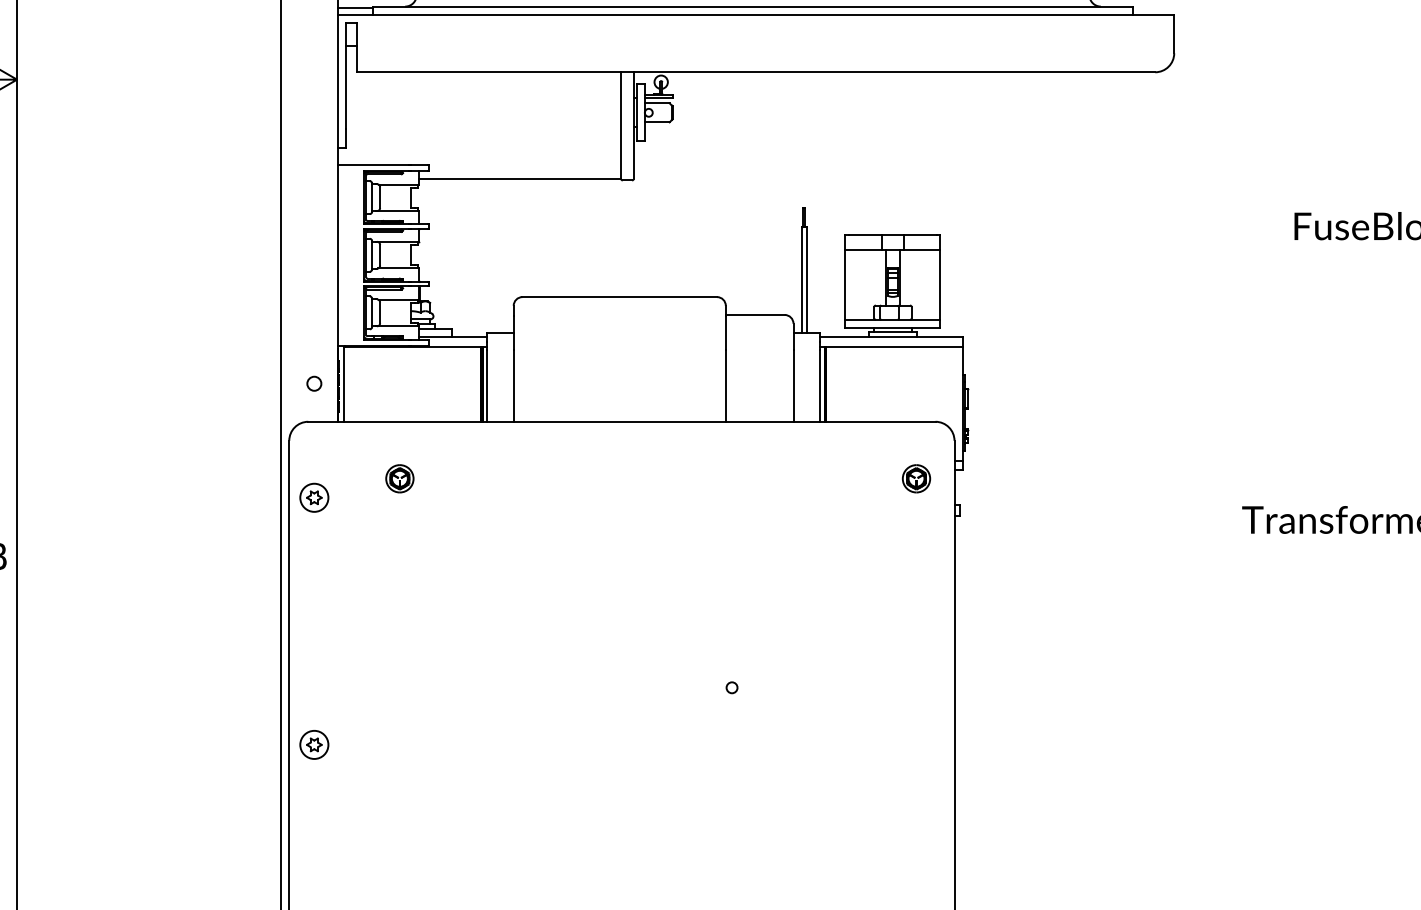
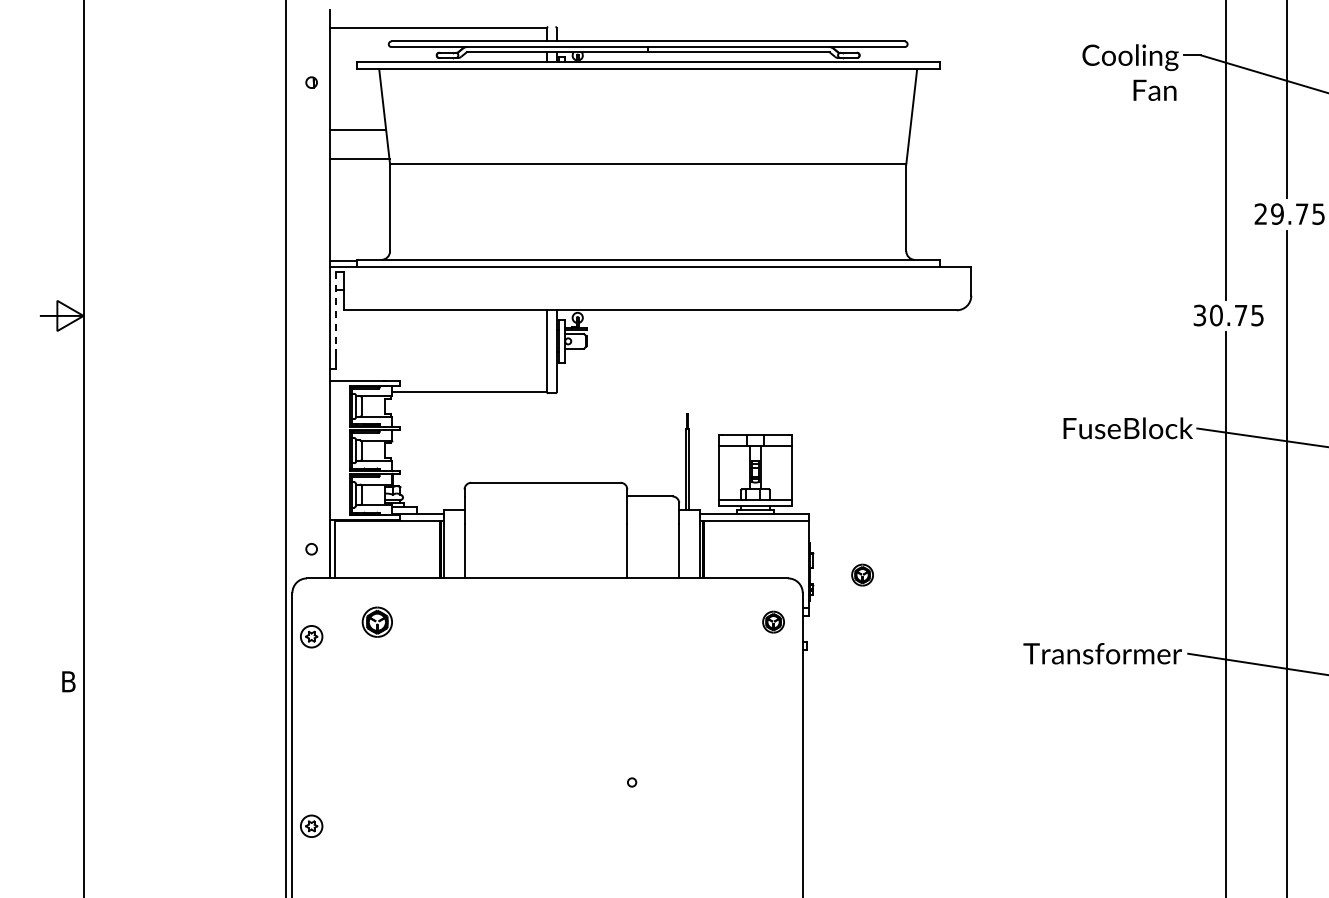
line: (345, 76) -> (335, 313), solid -> dashed
part: (1032, 416) -> (862, 574), added
part: (398, 477) -> (376, 621), size x1.4

